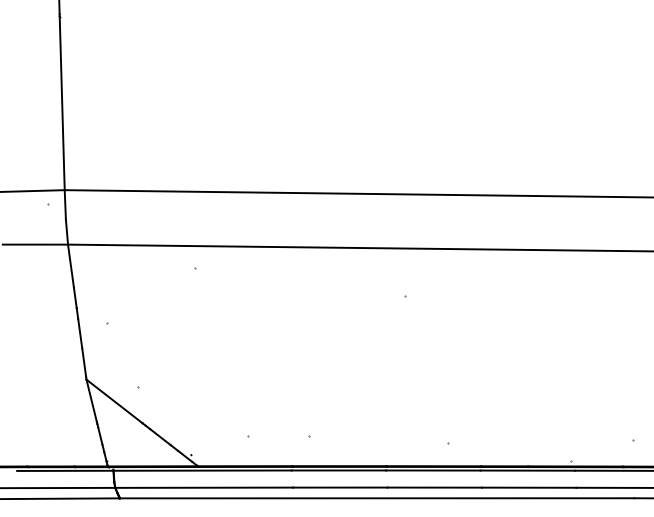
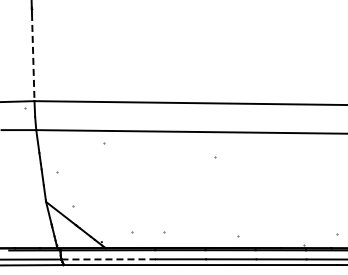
line: (62, 108) -> (33, 57), solid -> dashed
line: (205, 487) -> (109, 259), solid -> dashed

